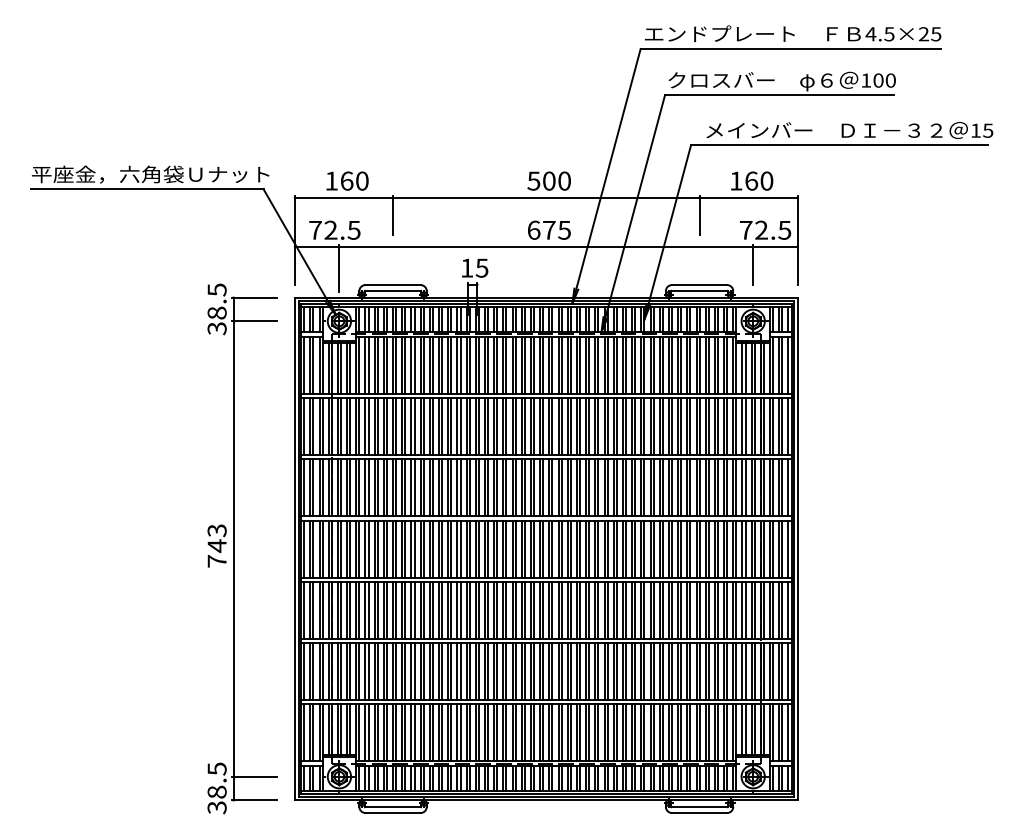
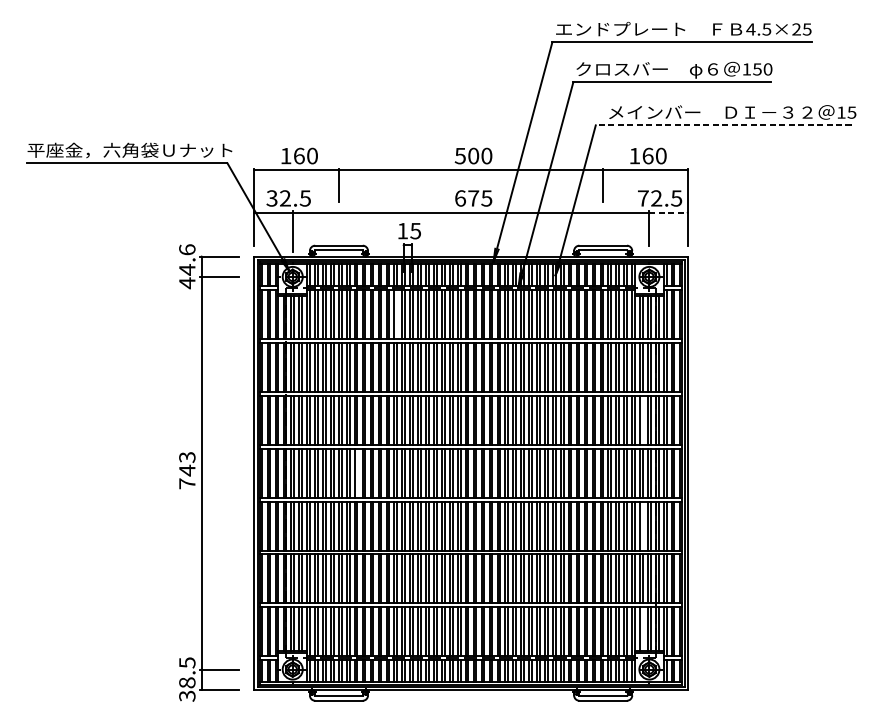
text: (878, 80) -> (757, 69), 100 -> 150
line: (838, 145) -> (722, 125), solid -> dashed
text: (314, 229) -> (271, 197), 72.5 -> 32.5
line: (775, 246) -> (668, 212), solid -> dashed
text: (216, 309) -> (186, 266), 38.5 -> 44.6
line: (460, 364) -> (397, 314), removed
line: (745, 487) -> (642, 420), removed
line: (414, 548) -> (357, 472), removed
line: (745, 609) -> (642, 525), removed
line: (745, 729) -> (642, 628), removed

